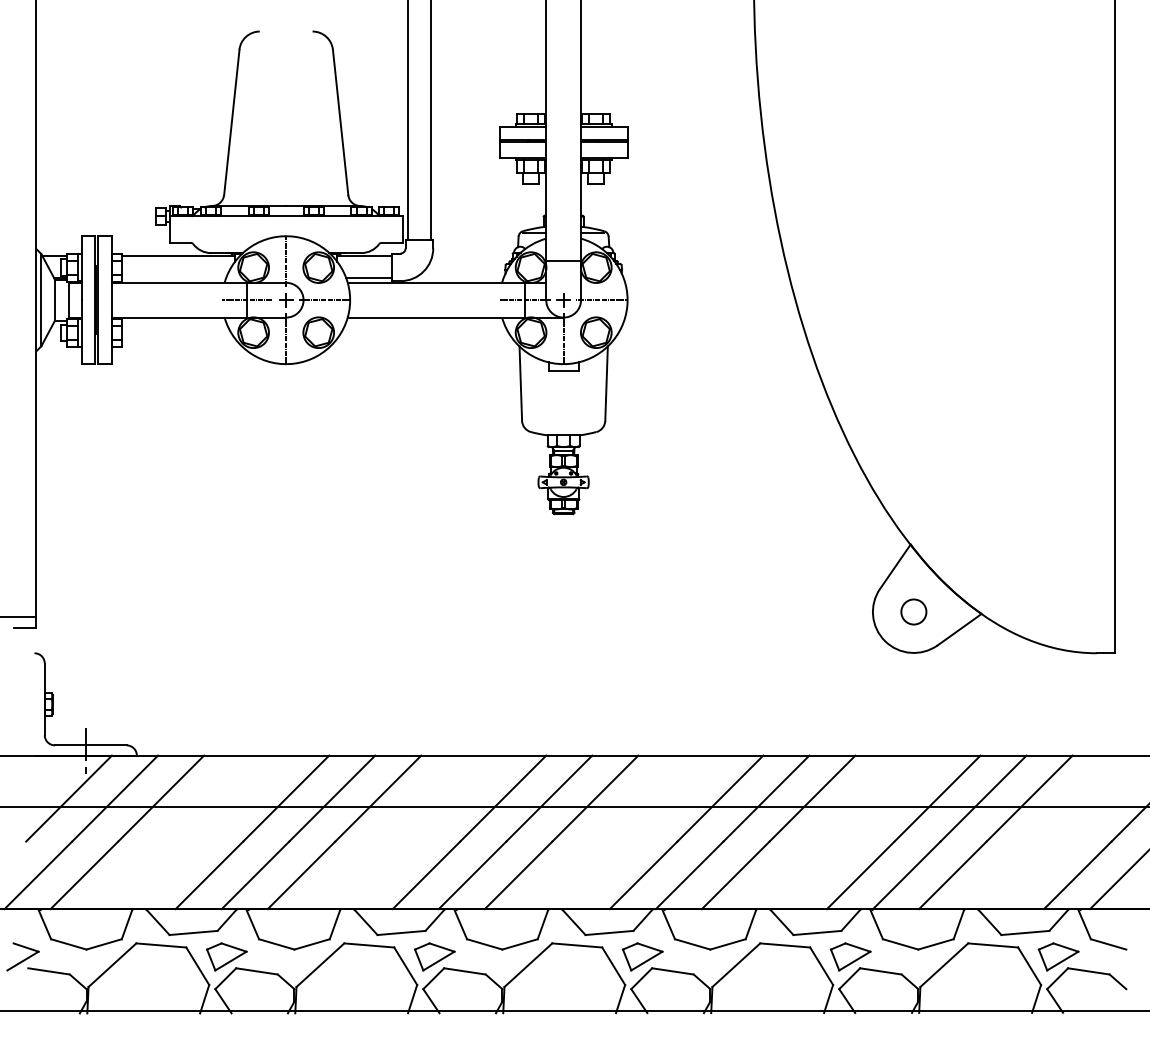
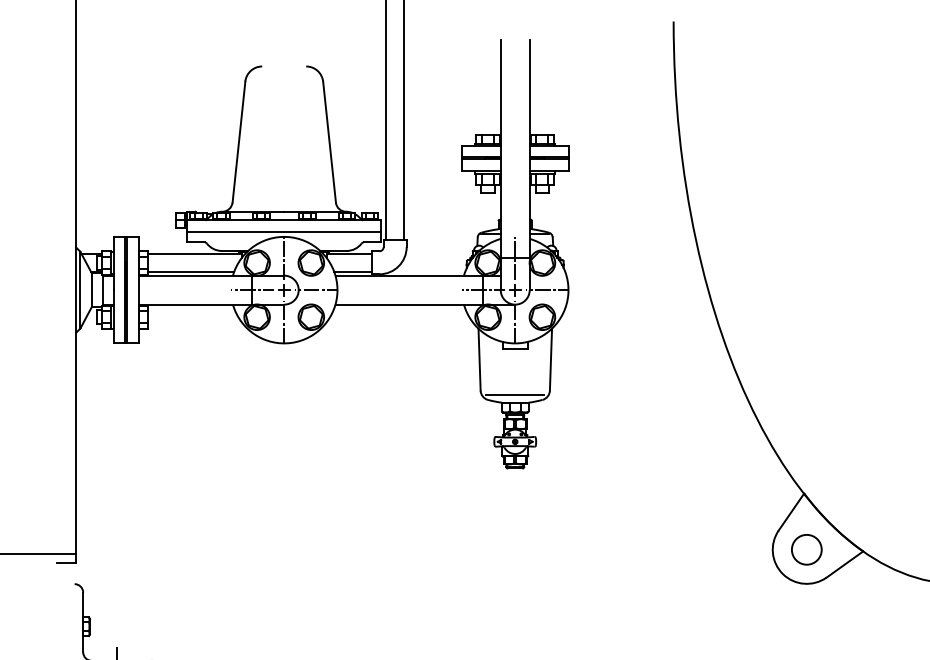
line: (285, 230) -> (283, 232), added
line: (563, 261) -> (515, 257), added
line: (174, 278) -> (191, 272), added
line: (563, 426) -> (515, 395), added
circle: (913, 611) -> (806, 549), size x1.43

